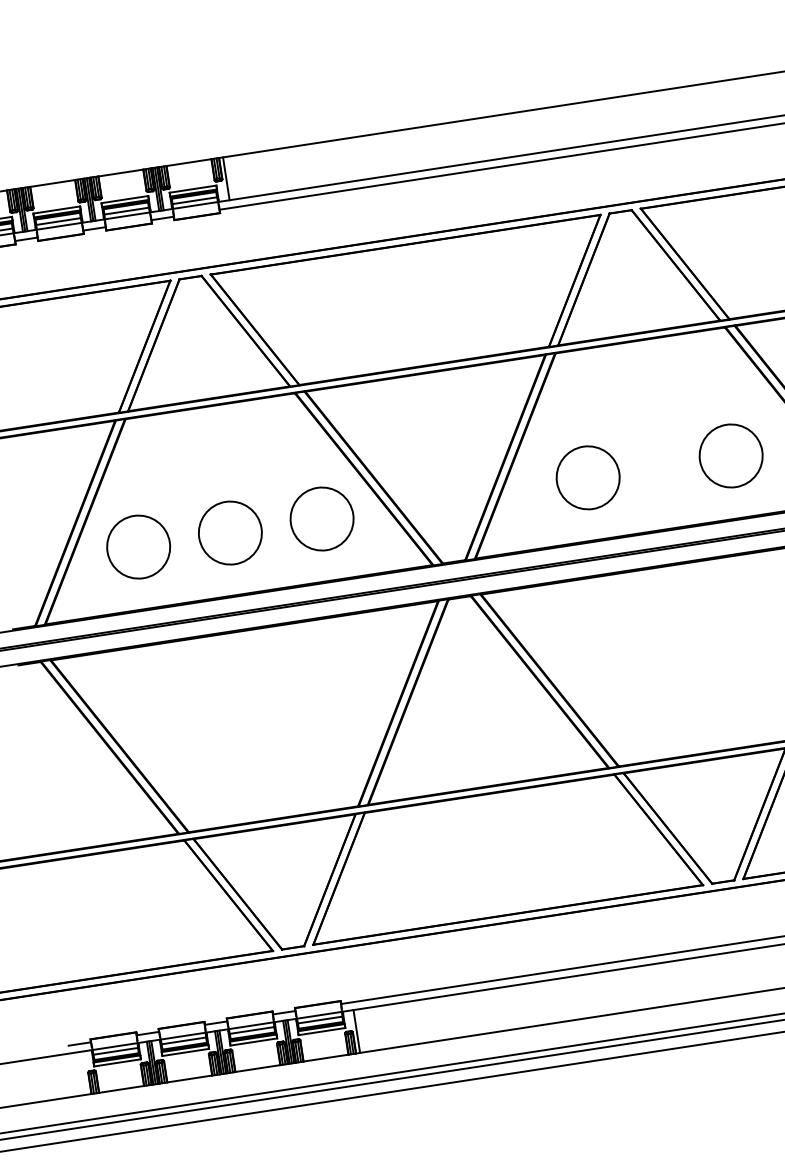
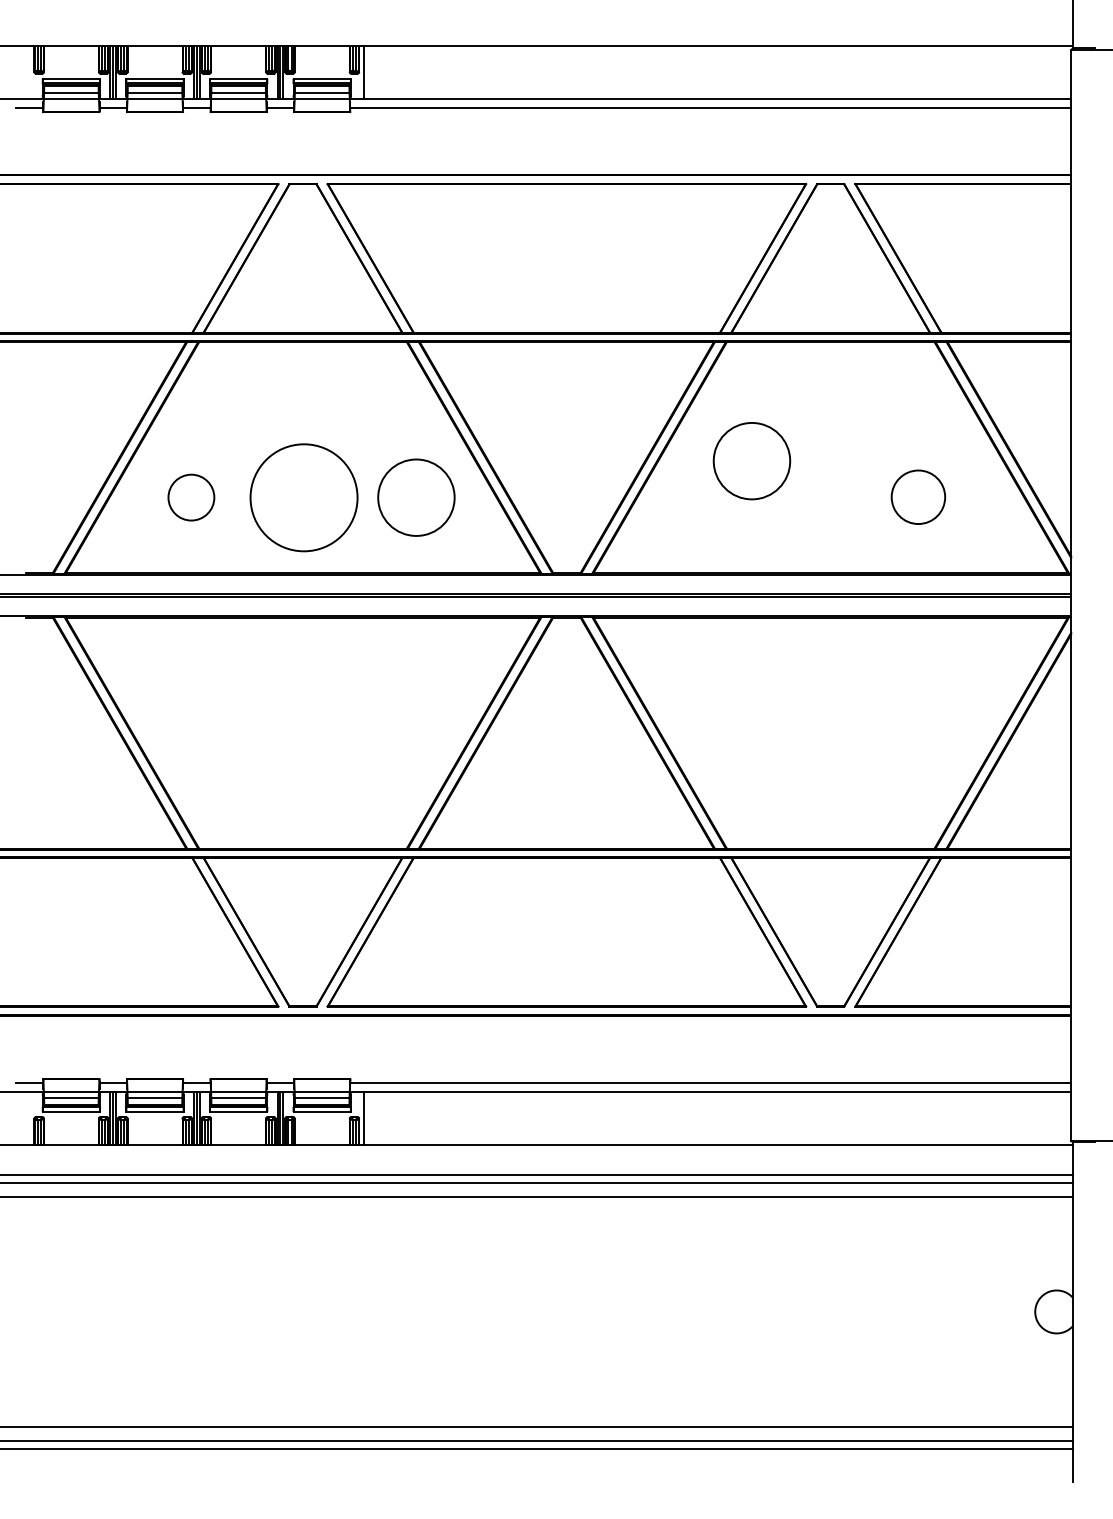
circle: (731, 456) -> (918, 497), size x0.7
circle: (587, 478) -> (751, 461), moved
circle: (230, 532) -> (303, 497), size x1.4
circle: (138, 546) -> (191, 497), size x0.6

